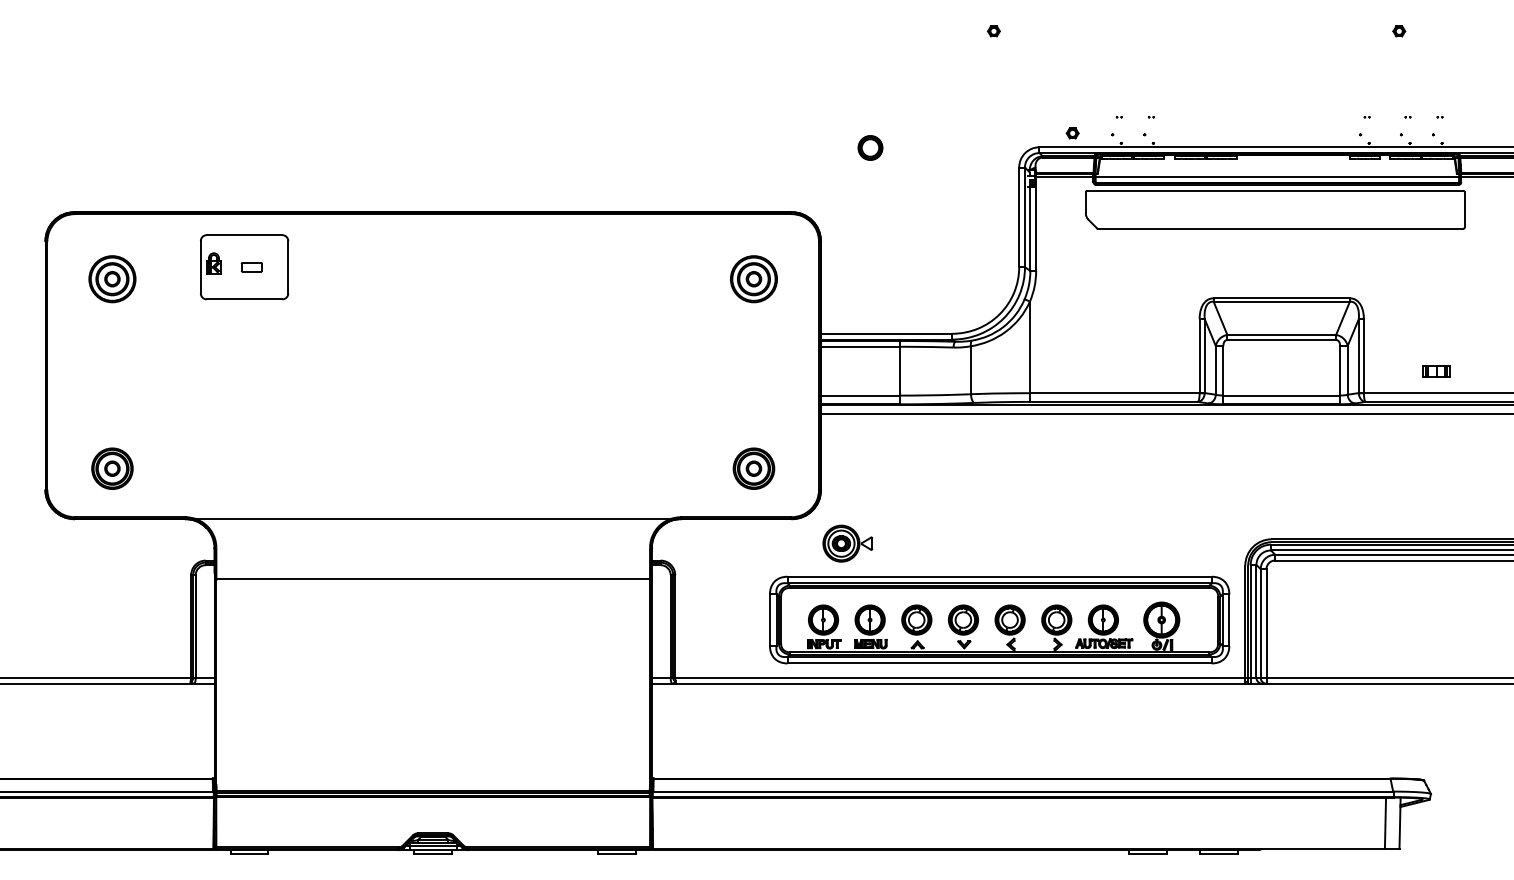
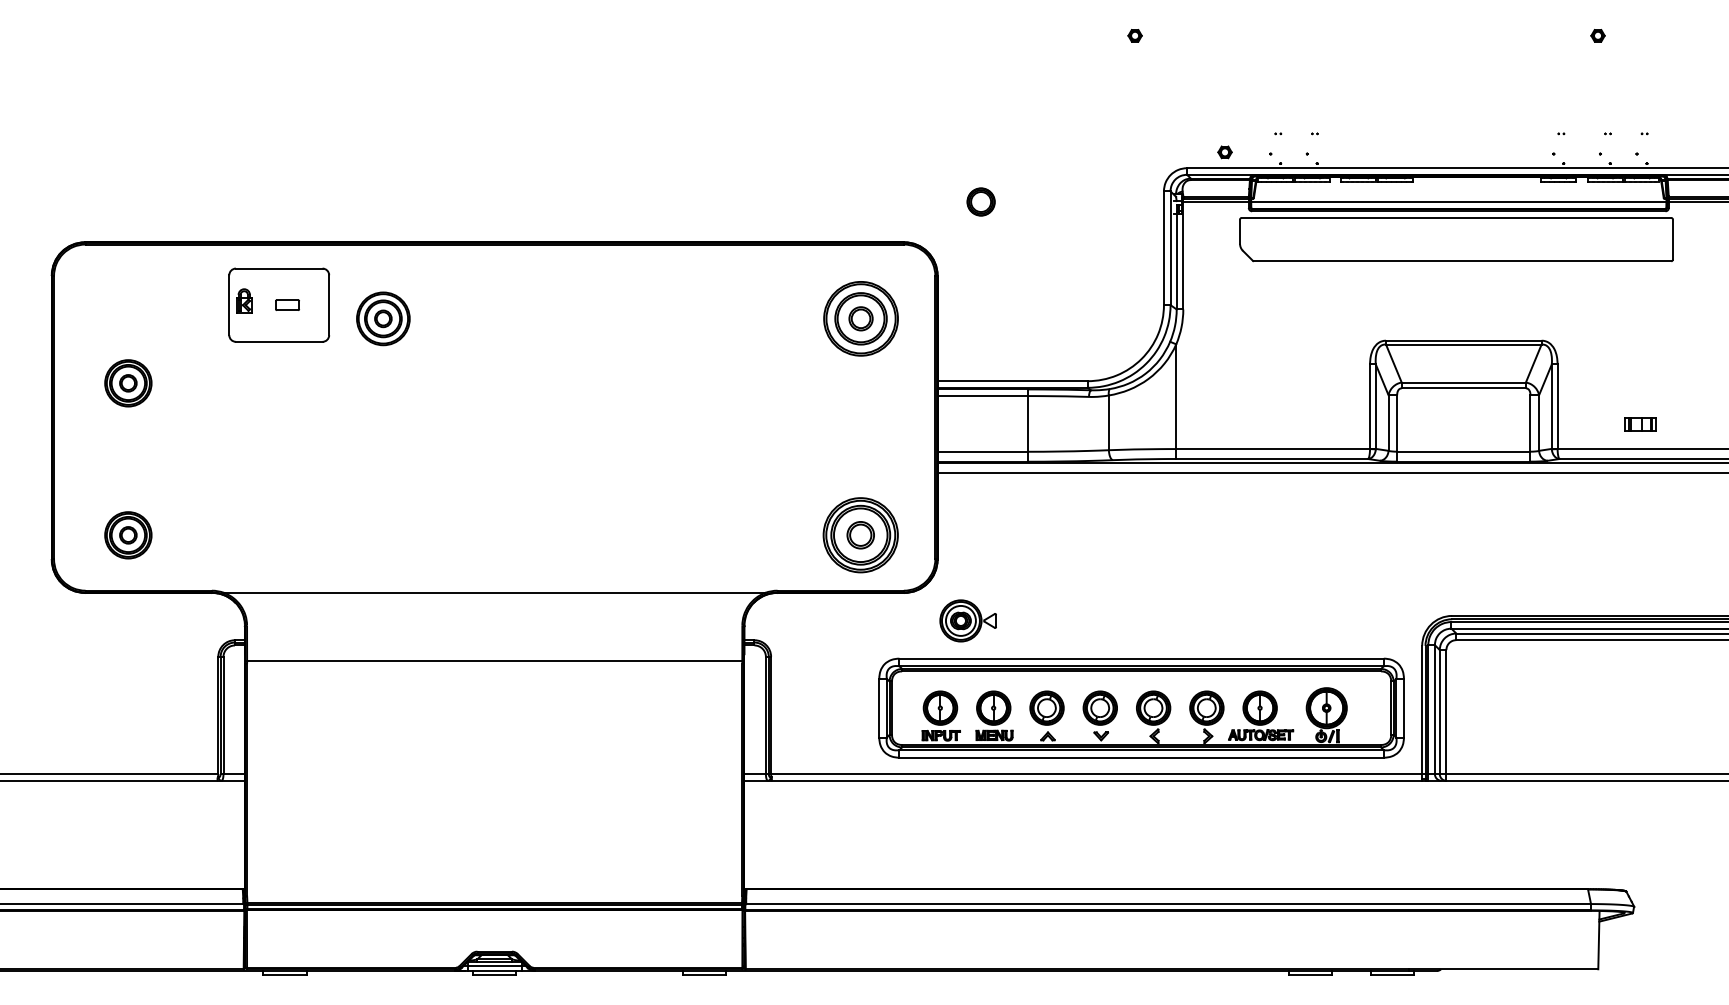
part: (869, 147) -> (980, 201), moved
part: (112, 278) -> (383, 318), moved
part: (753, 278) -> (860, 318), size x1.4
part: (112, 335) -> (128, 383), added
part: (754, 468) -> (861, 535), size x1.6
line: (1384, 822) -> (1581, 939), removed

